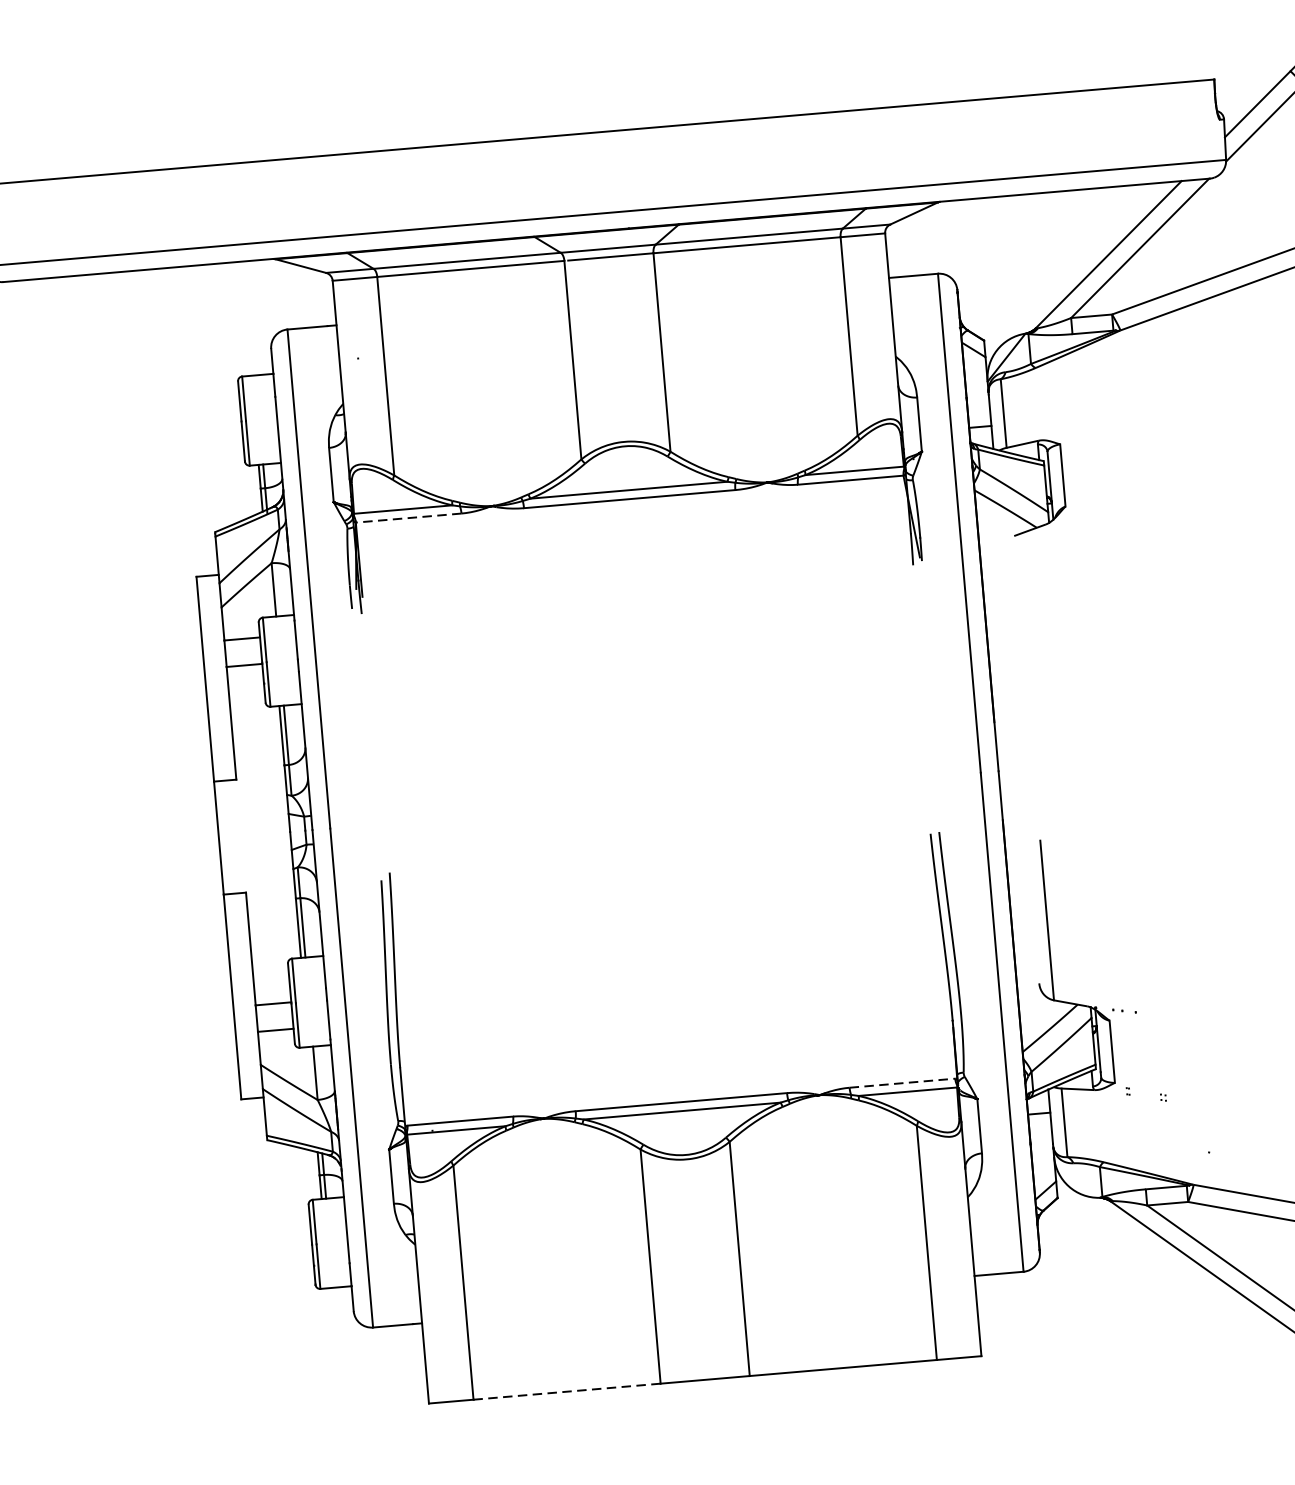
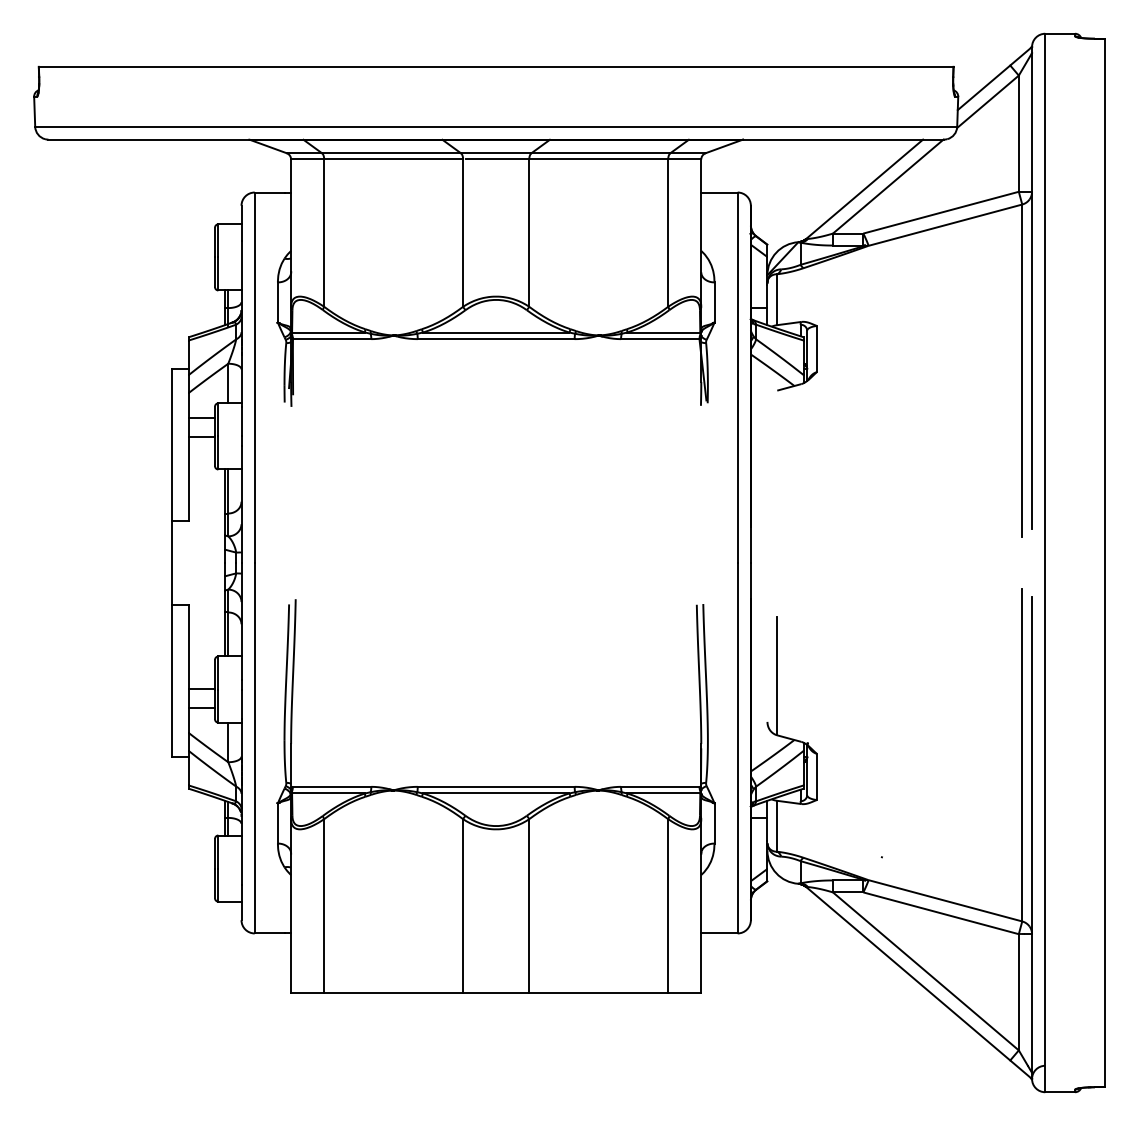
line: (407, 518) -> (331, 339), dashed -> solid
line: (902, 1082) -> (660, 786), dashed -> solid
line: (566, 1392) -> (393, 993), dashed -> solid

